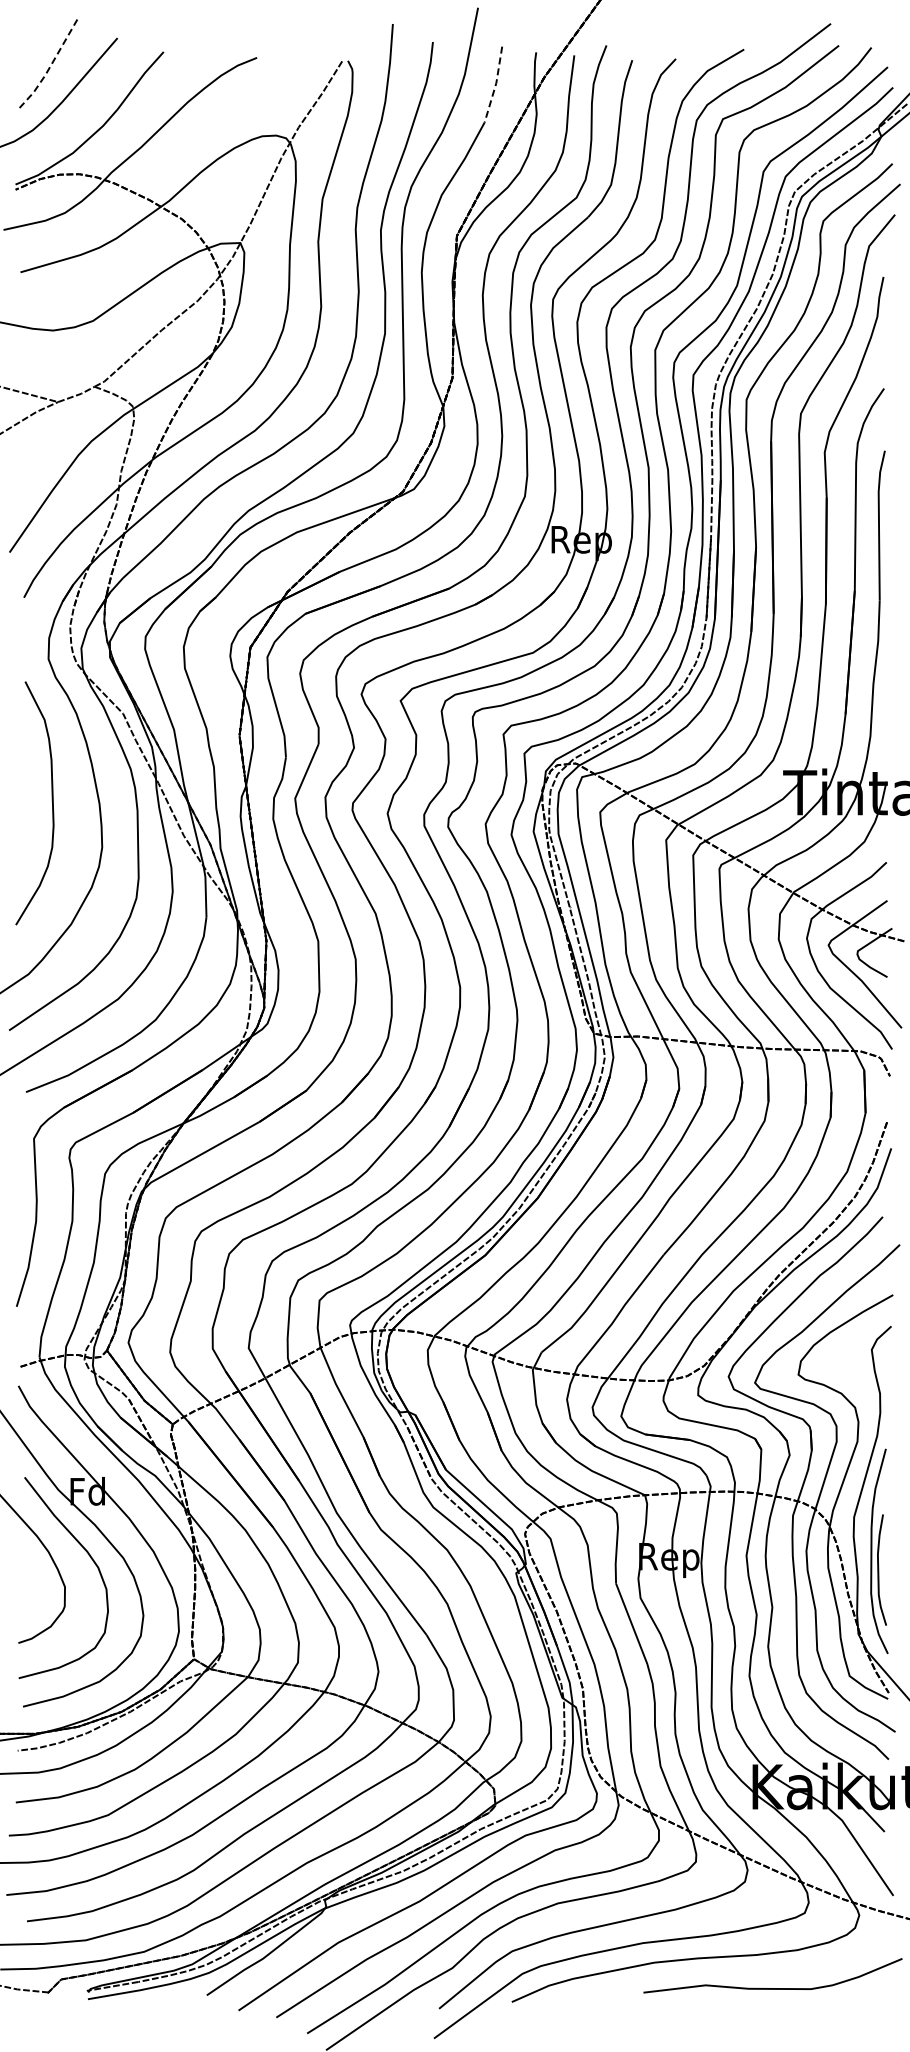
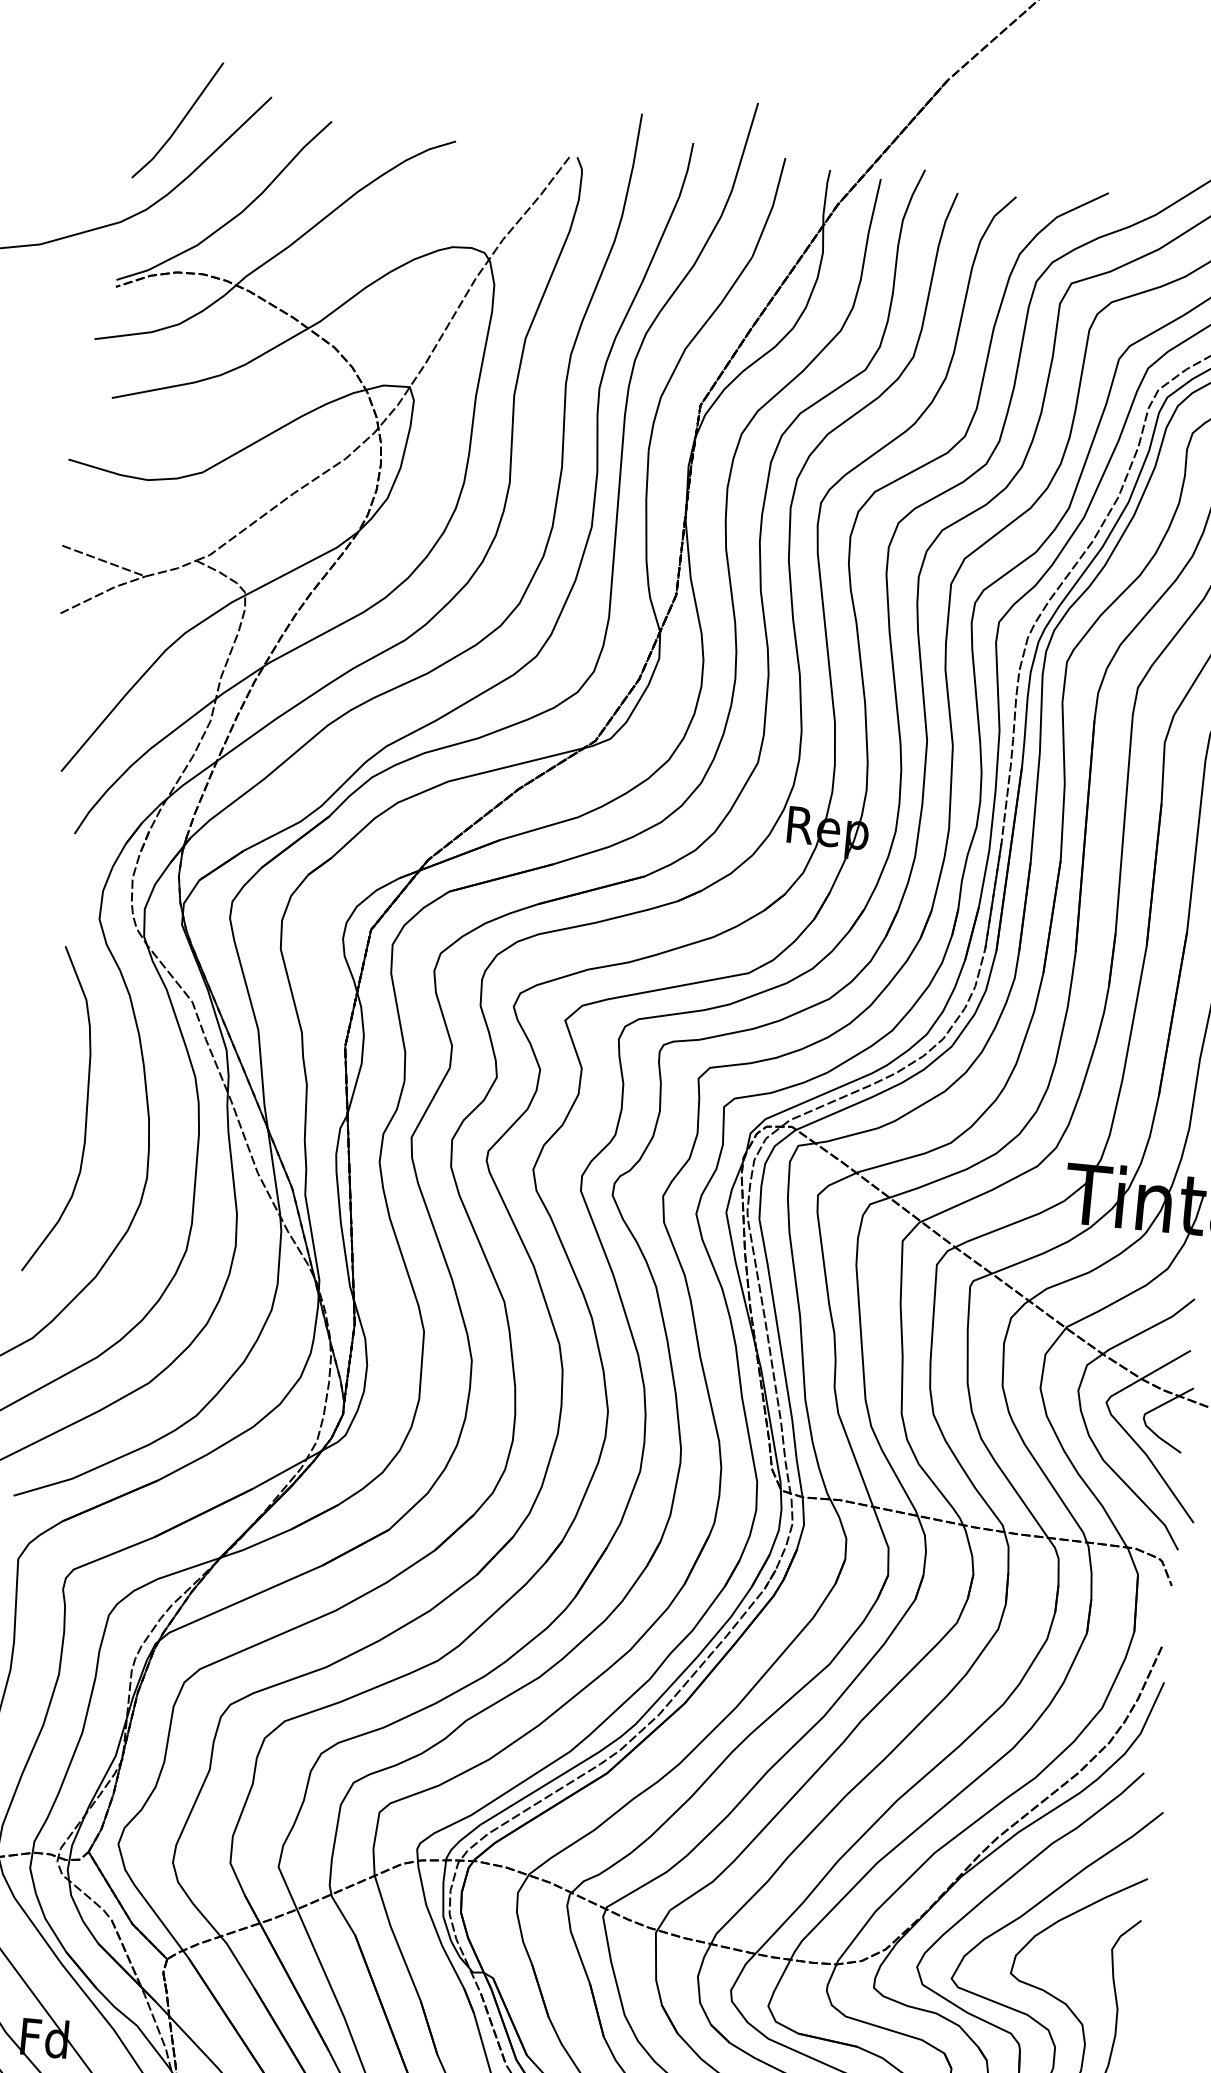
line: (51, 64) -> (180, 123), dashed -> solid
line: (496, 84) -> (772, 207), dashed -> solid

